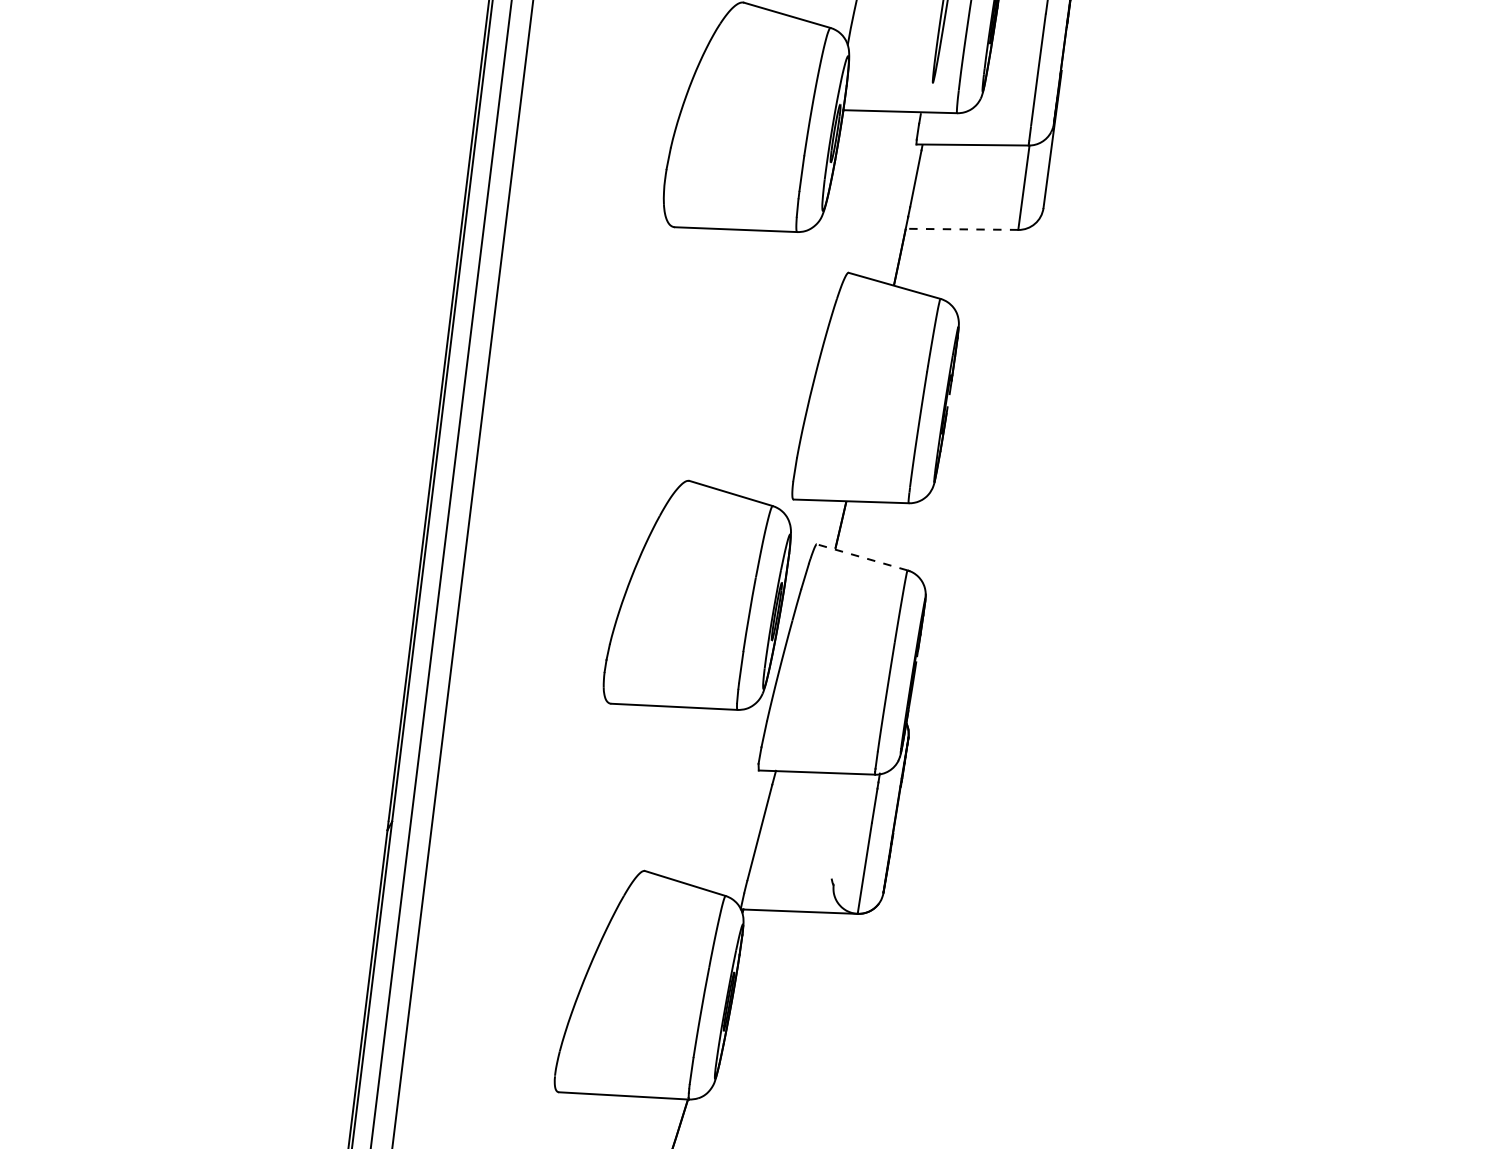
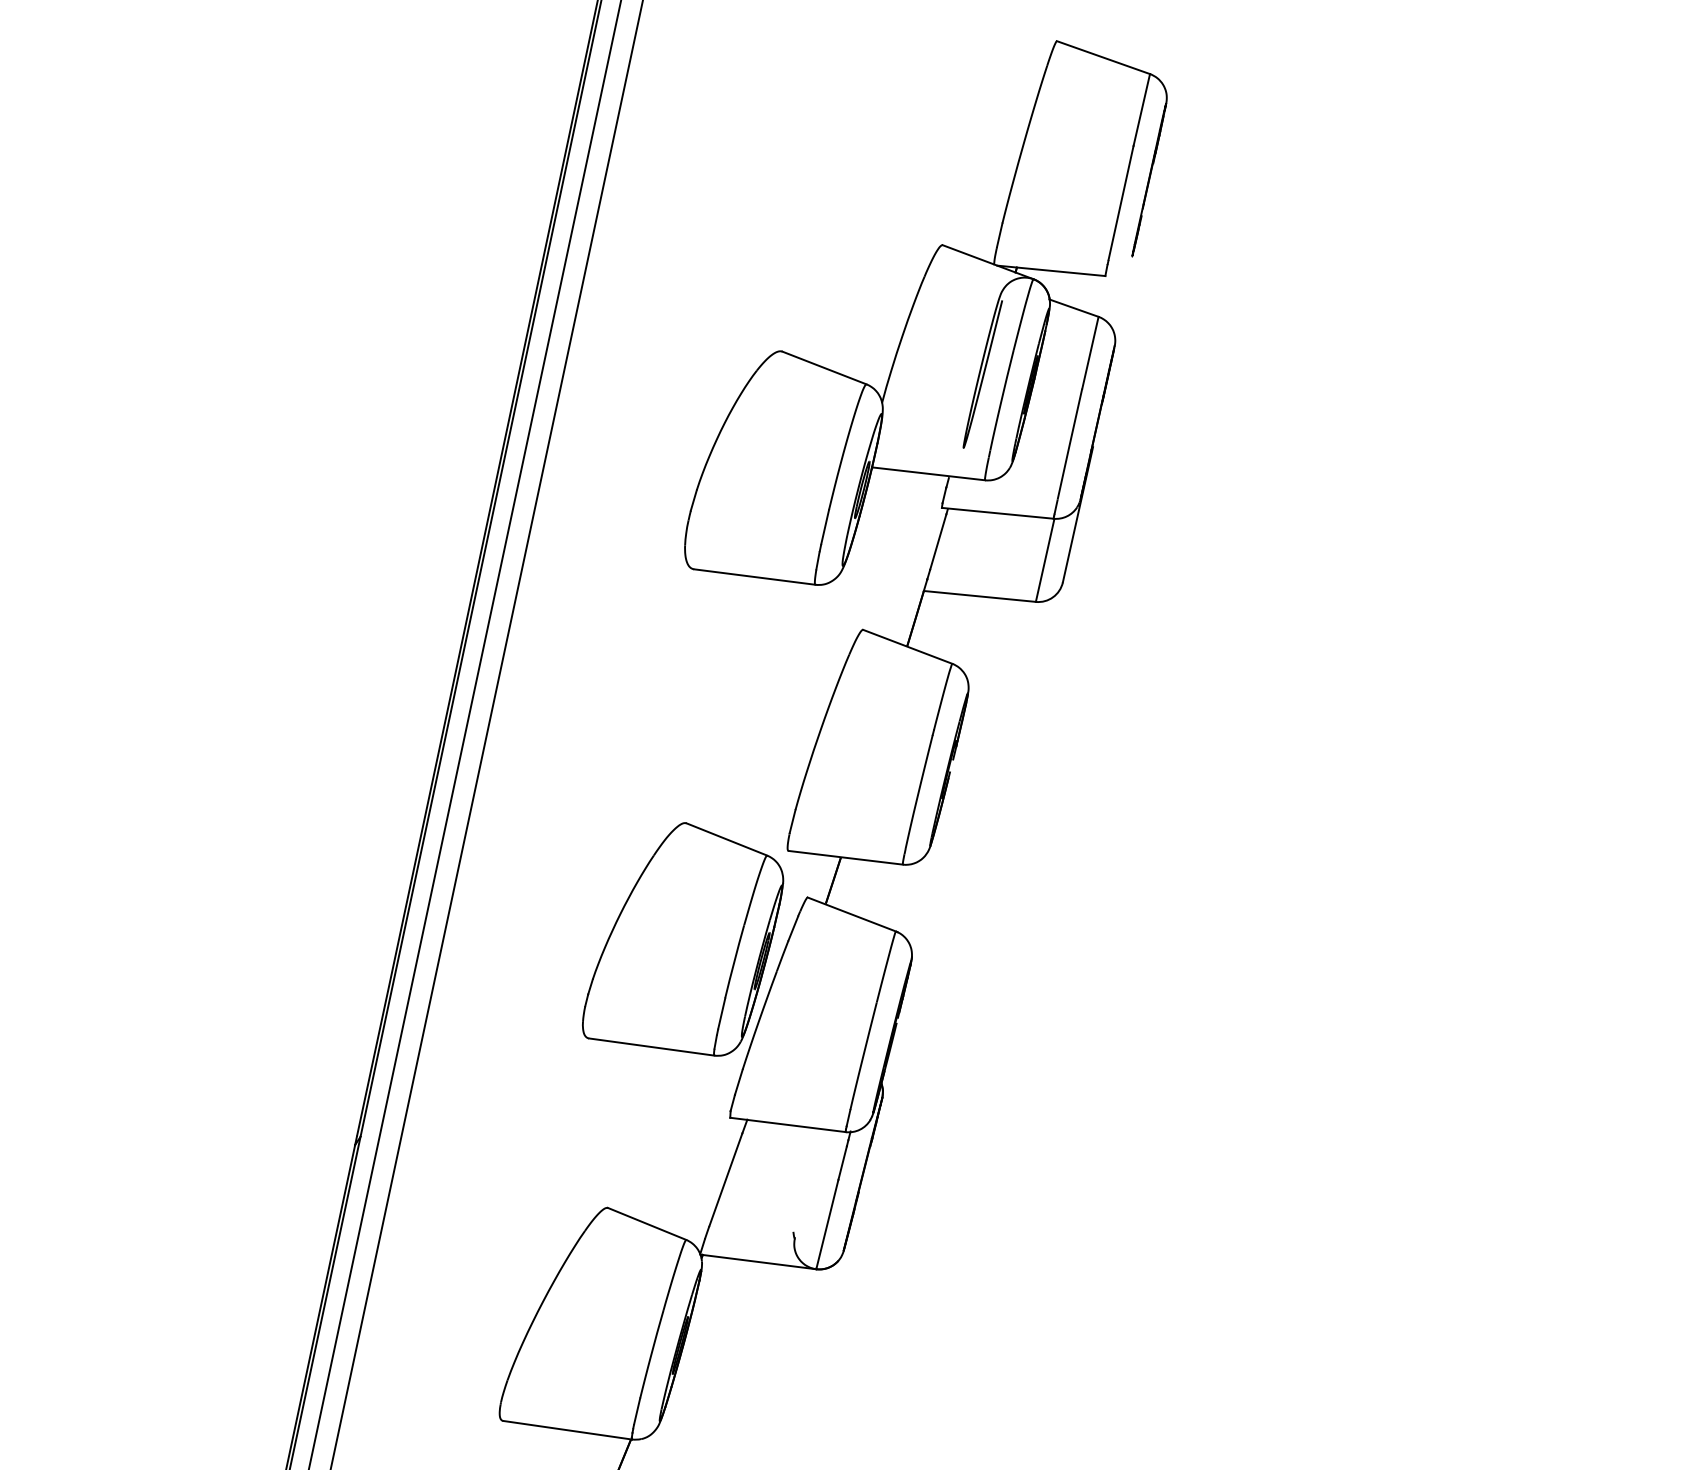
line: (961, 229) -> (979, 596), dashed -> solid
line: (861, 557) -> (851, 914), dashed -> solid

